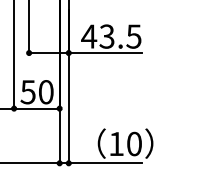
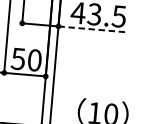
line: (105, 53) -> (91, 29), solid -> dashed

